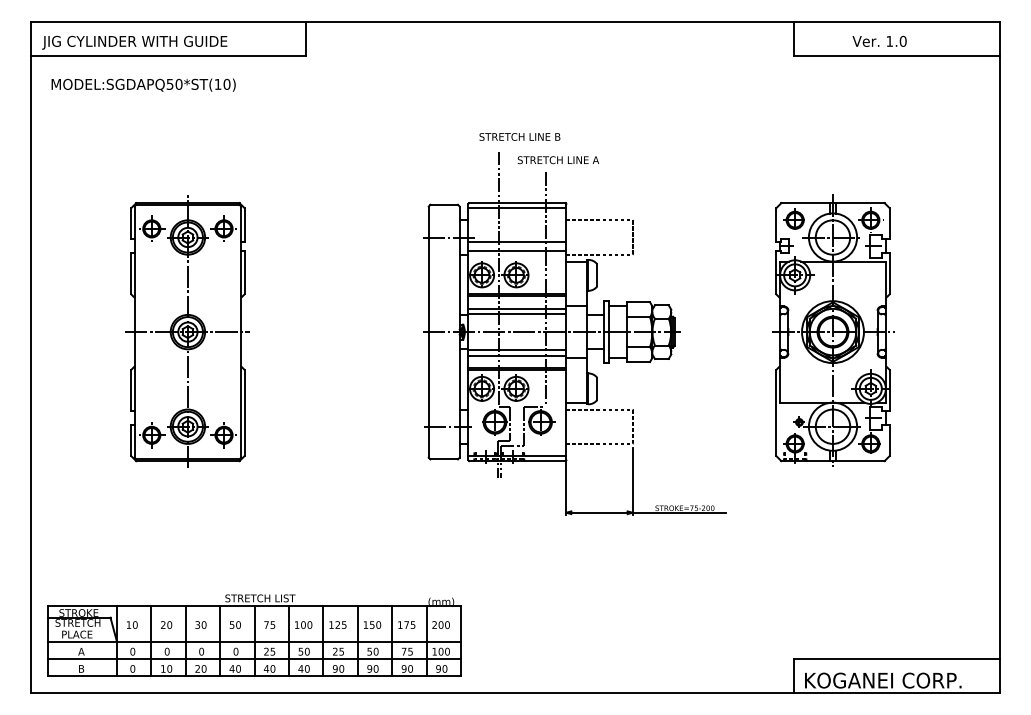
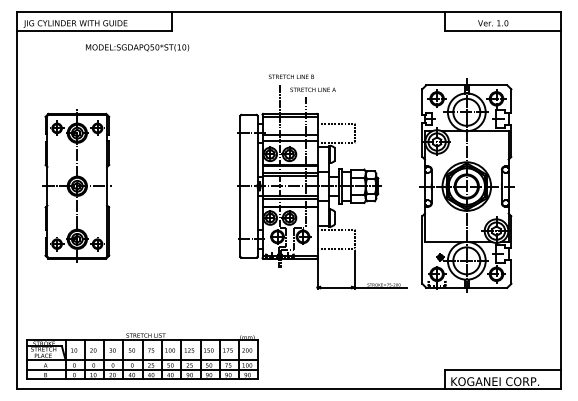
text: (143, 84) -> (137, 47), moved
part: (186, 330) -> (76, 185), moved
part: (833, 330) -> (467, 185), size x1.4

